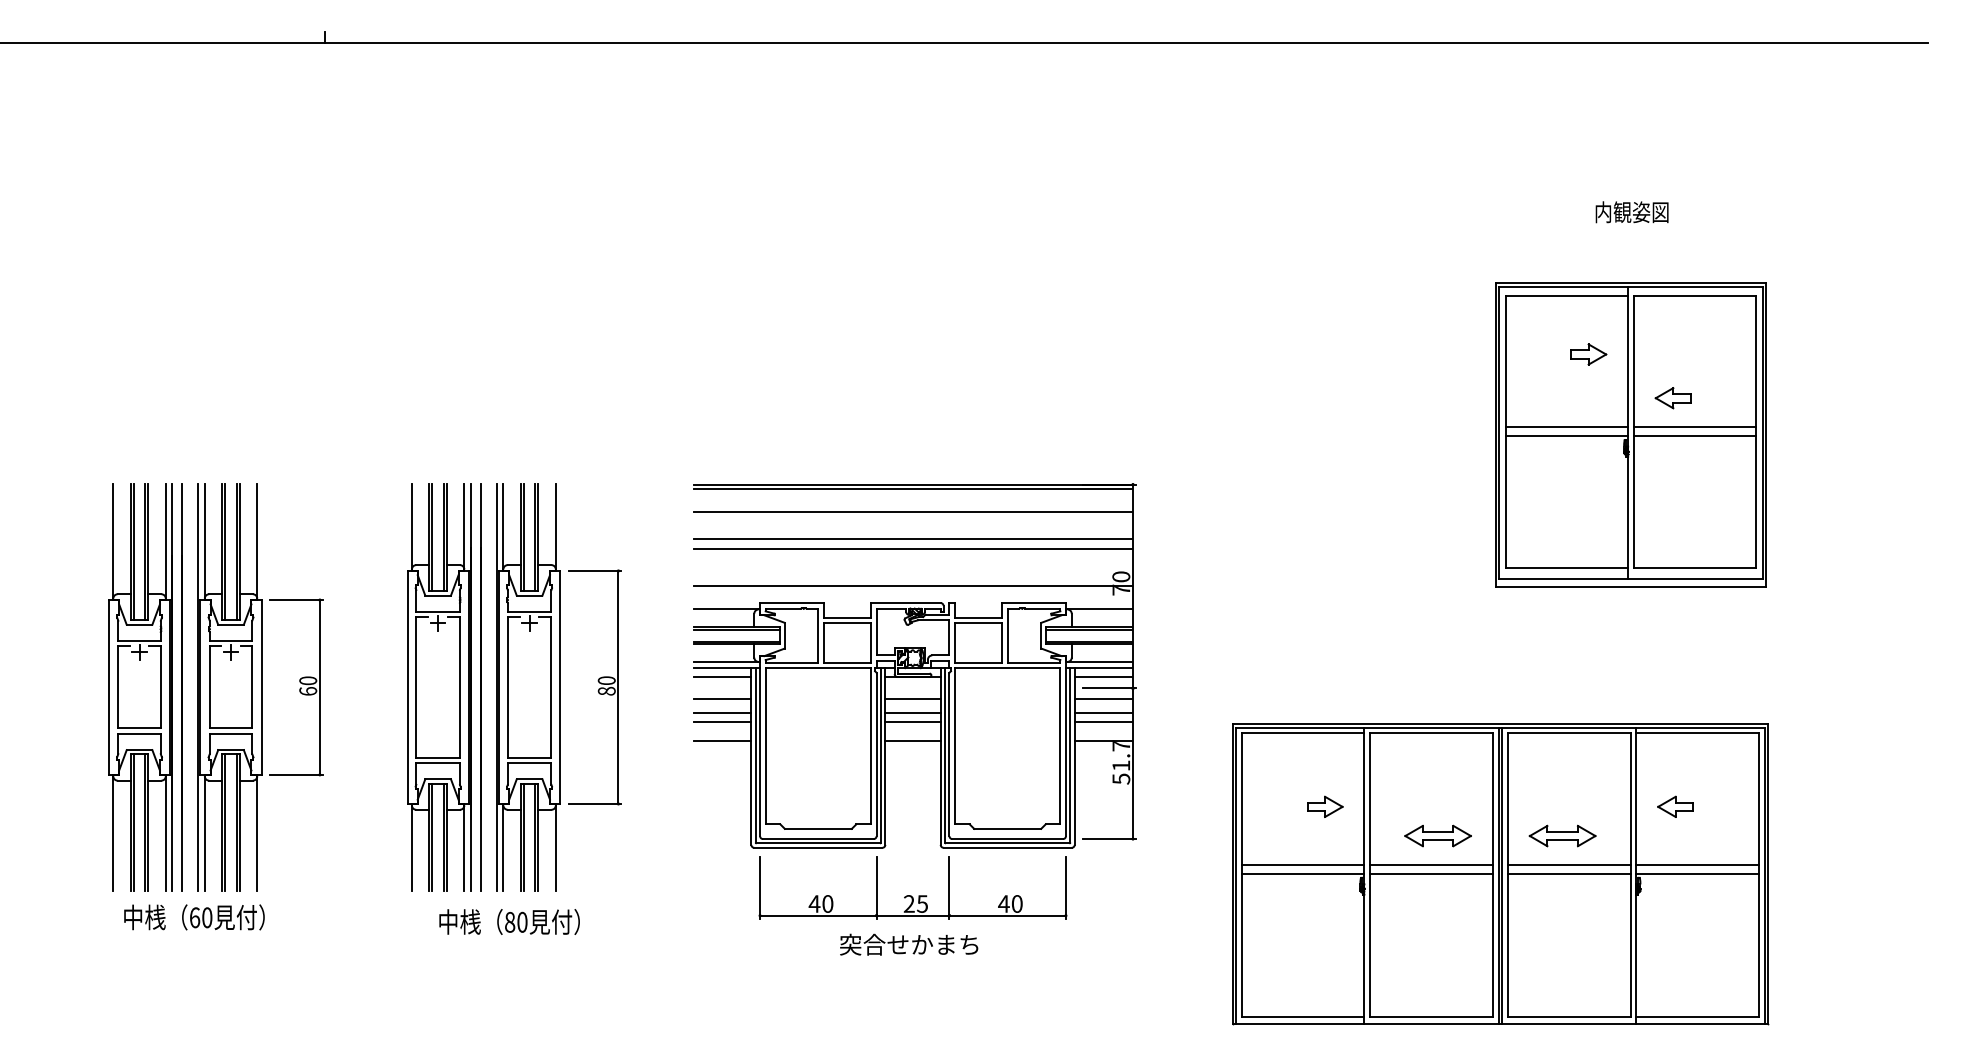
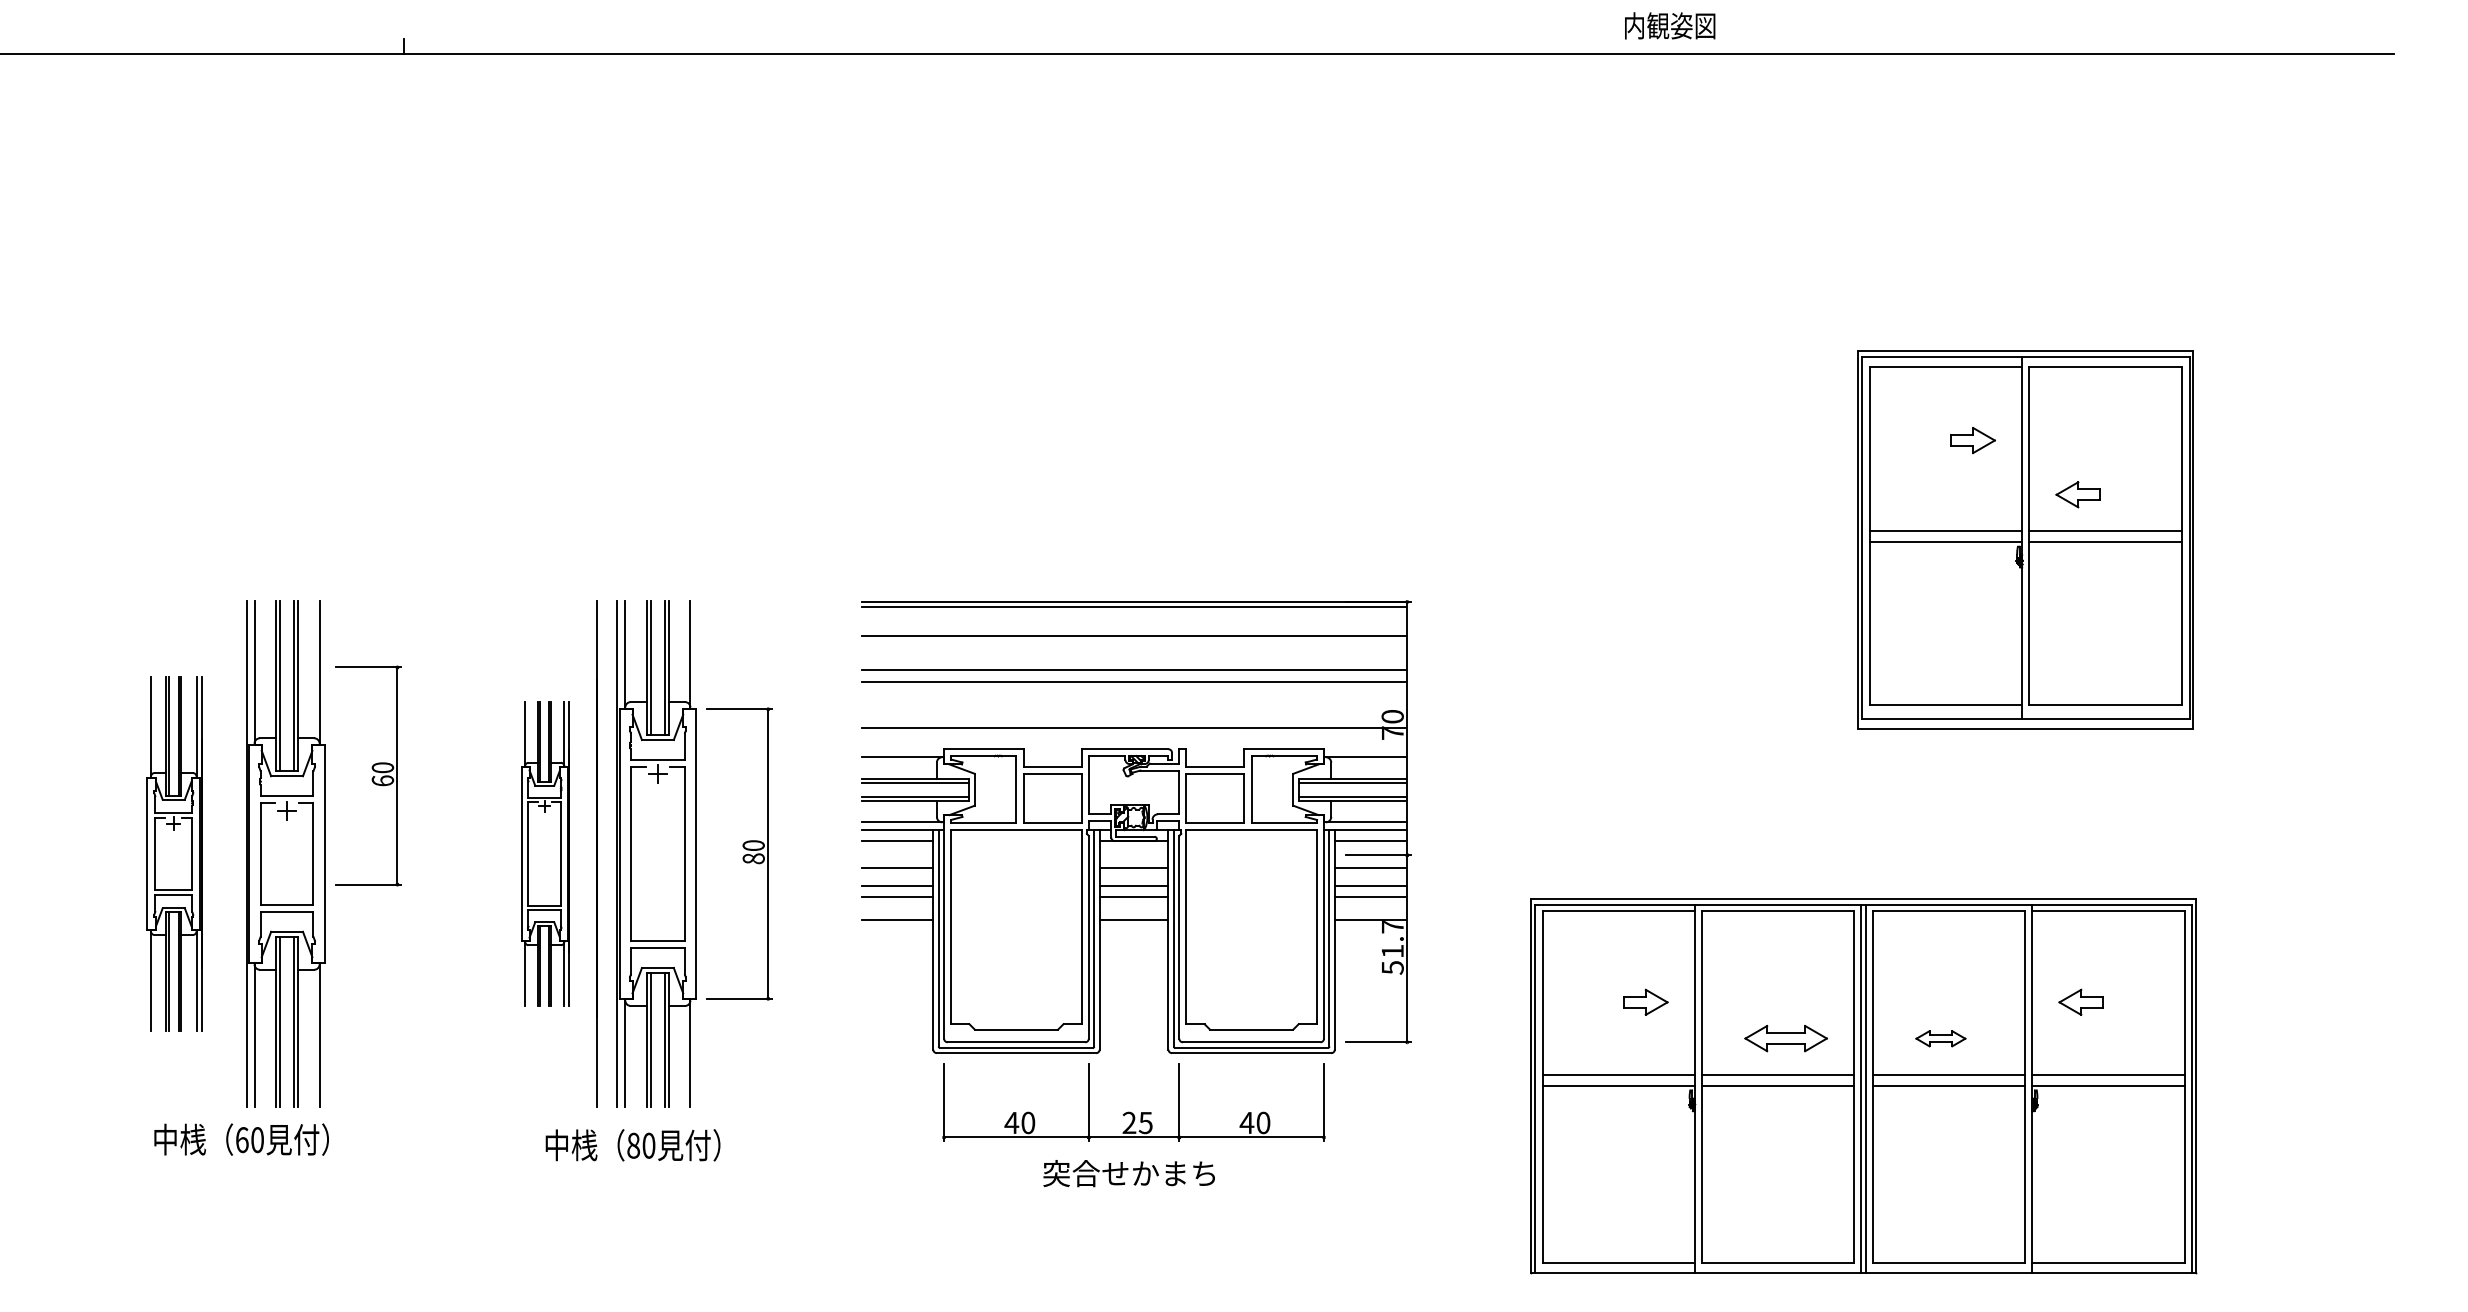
text: (1632, 211) -> (1670, 25), moved
part: (140, 687) -> (174, 853), size x0.7
line: (182, 687) -> (226, 853), removed
part: (296, 687) -> (368, 775), moved
part: (439, 687) -> (545, 853), size x0.6
part: (1562, 835) -> (1940, 1038), size x0.6

